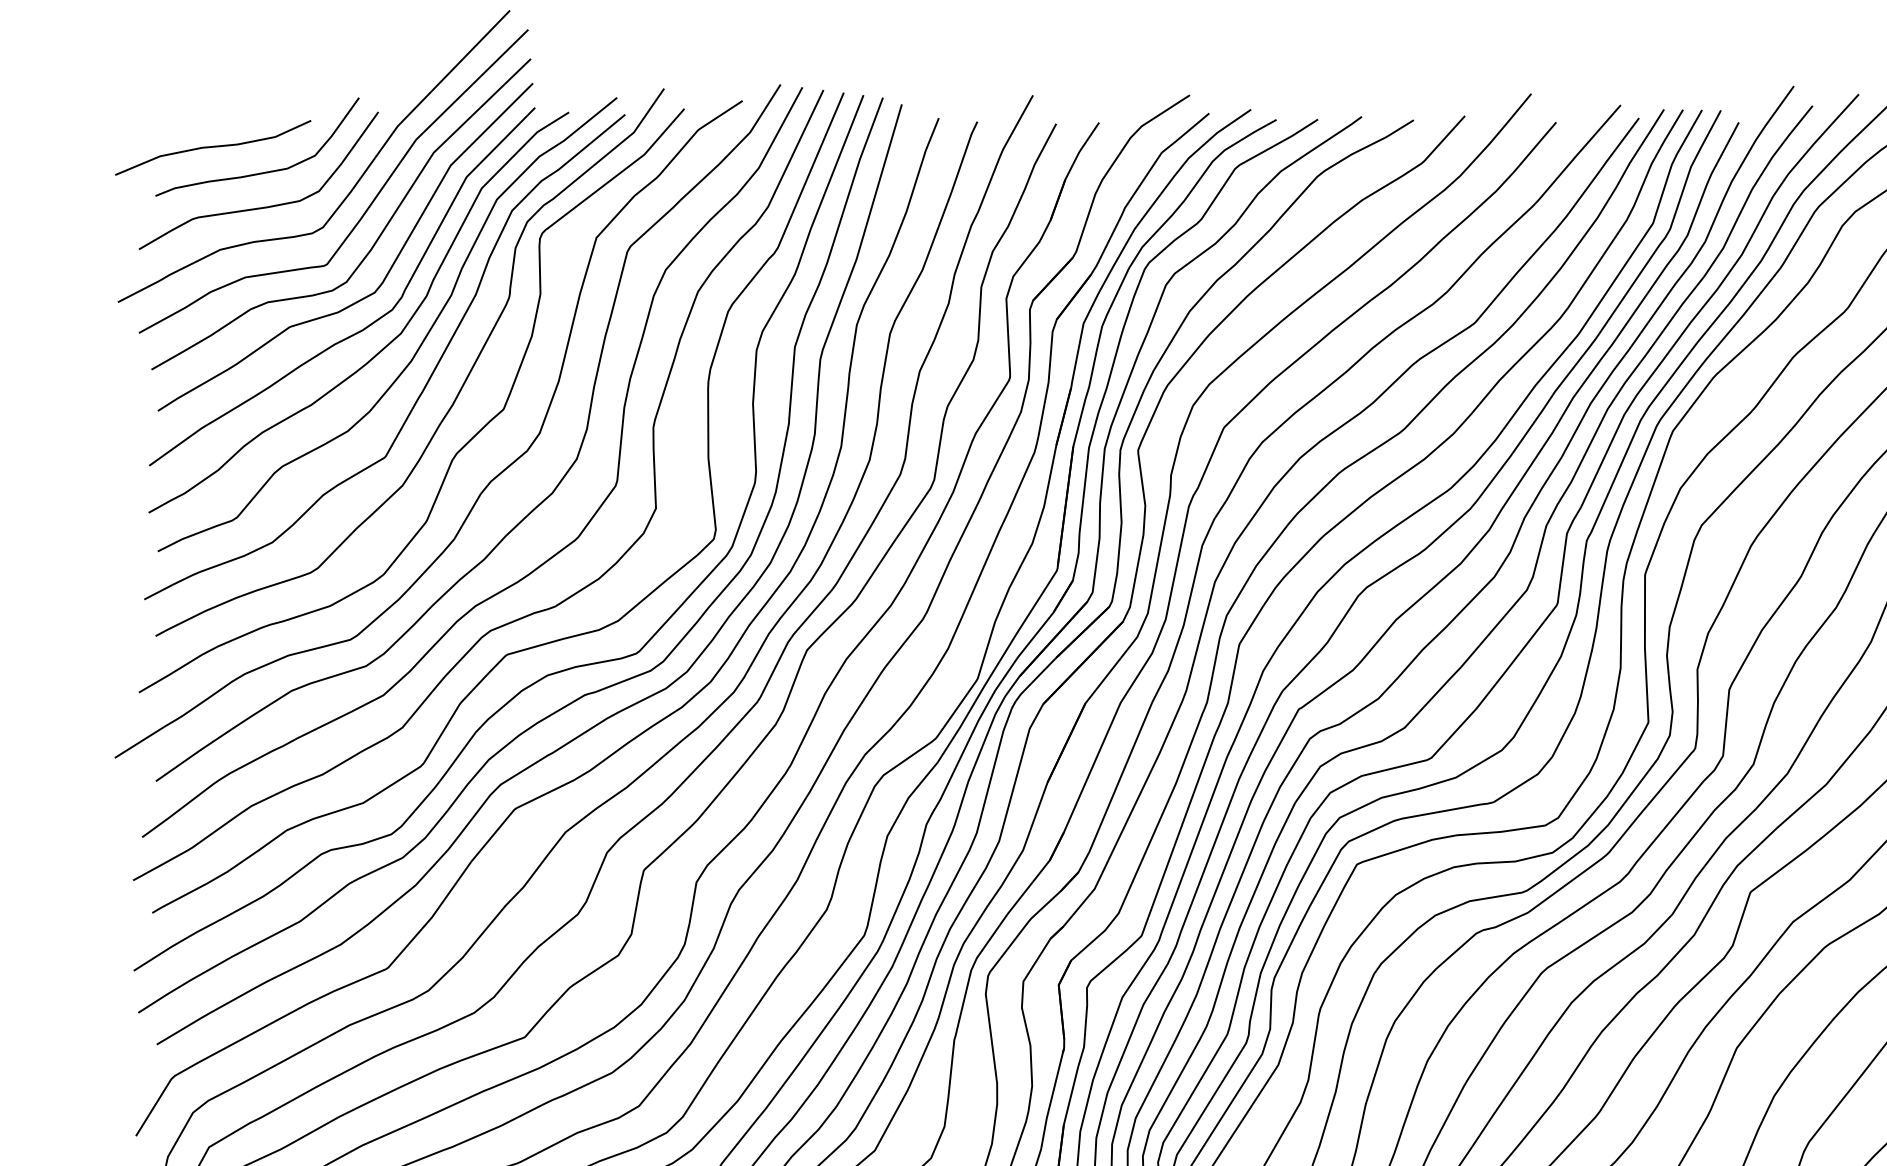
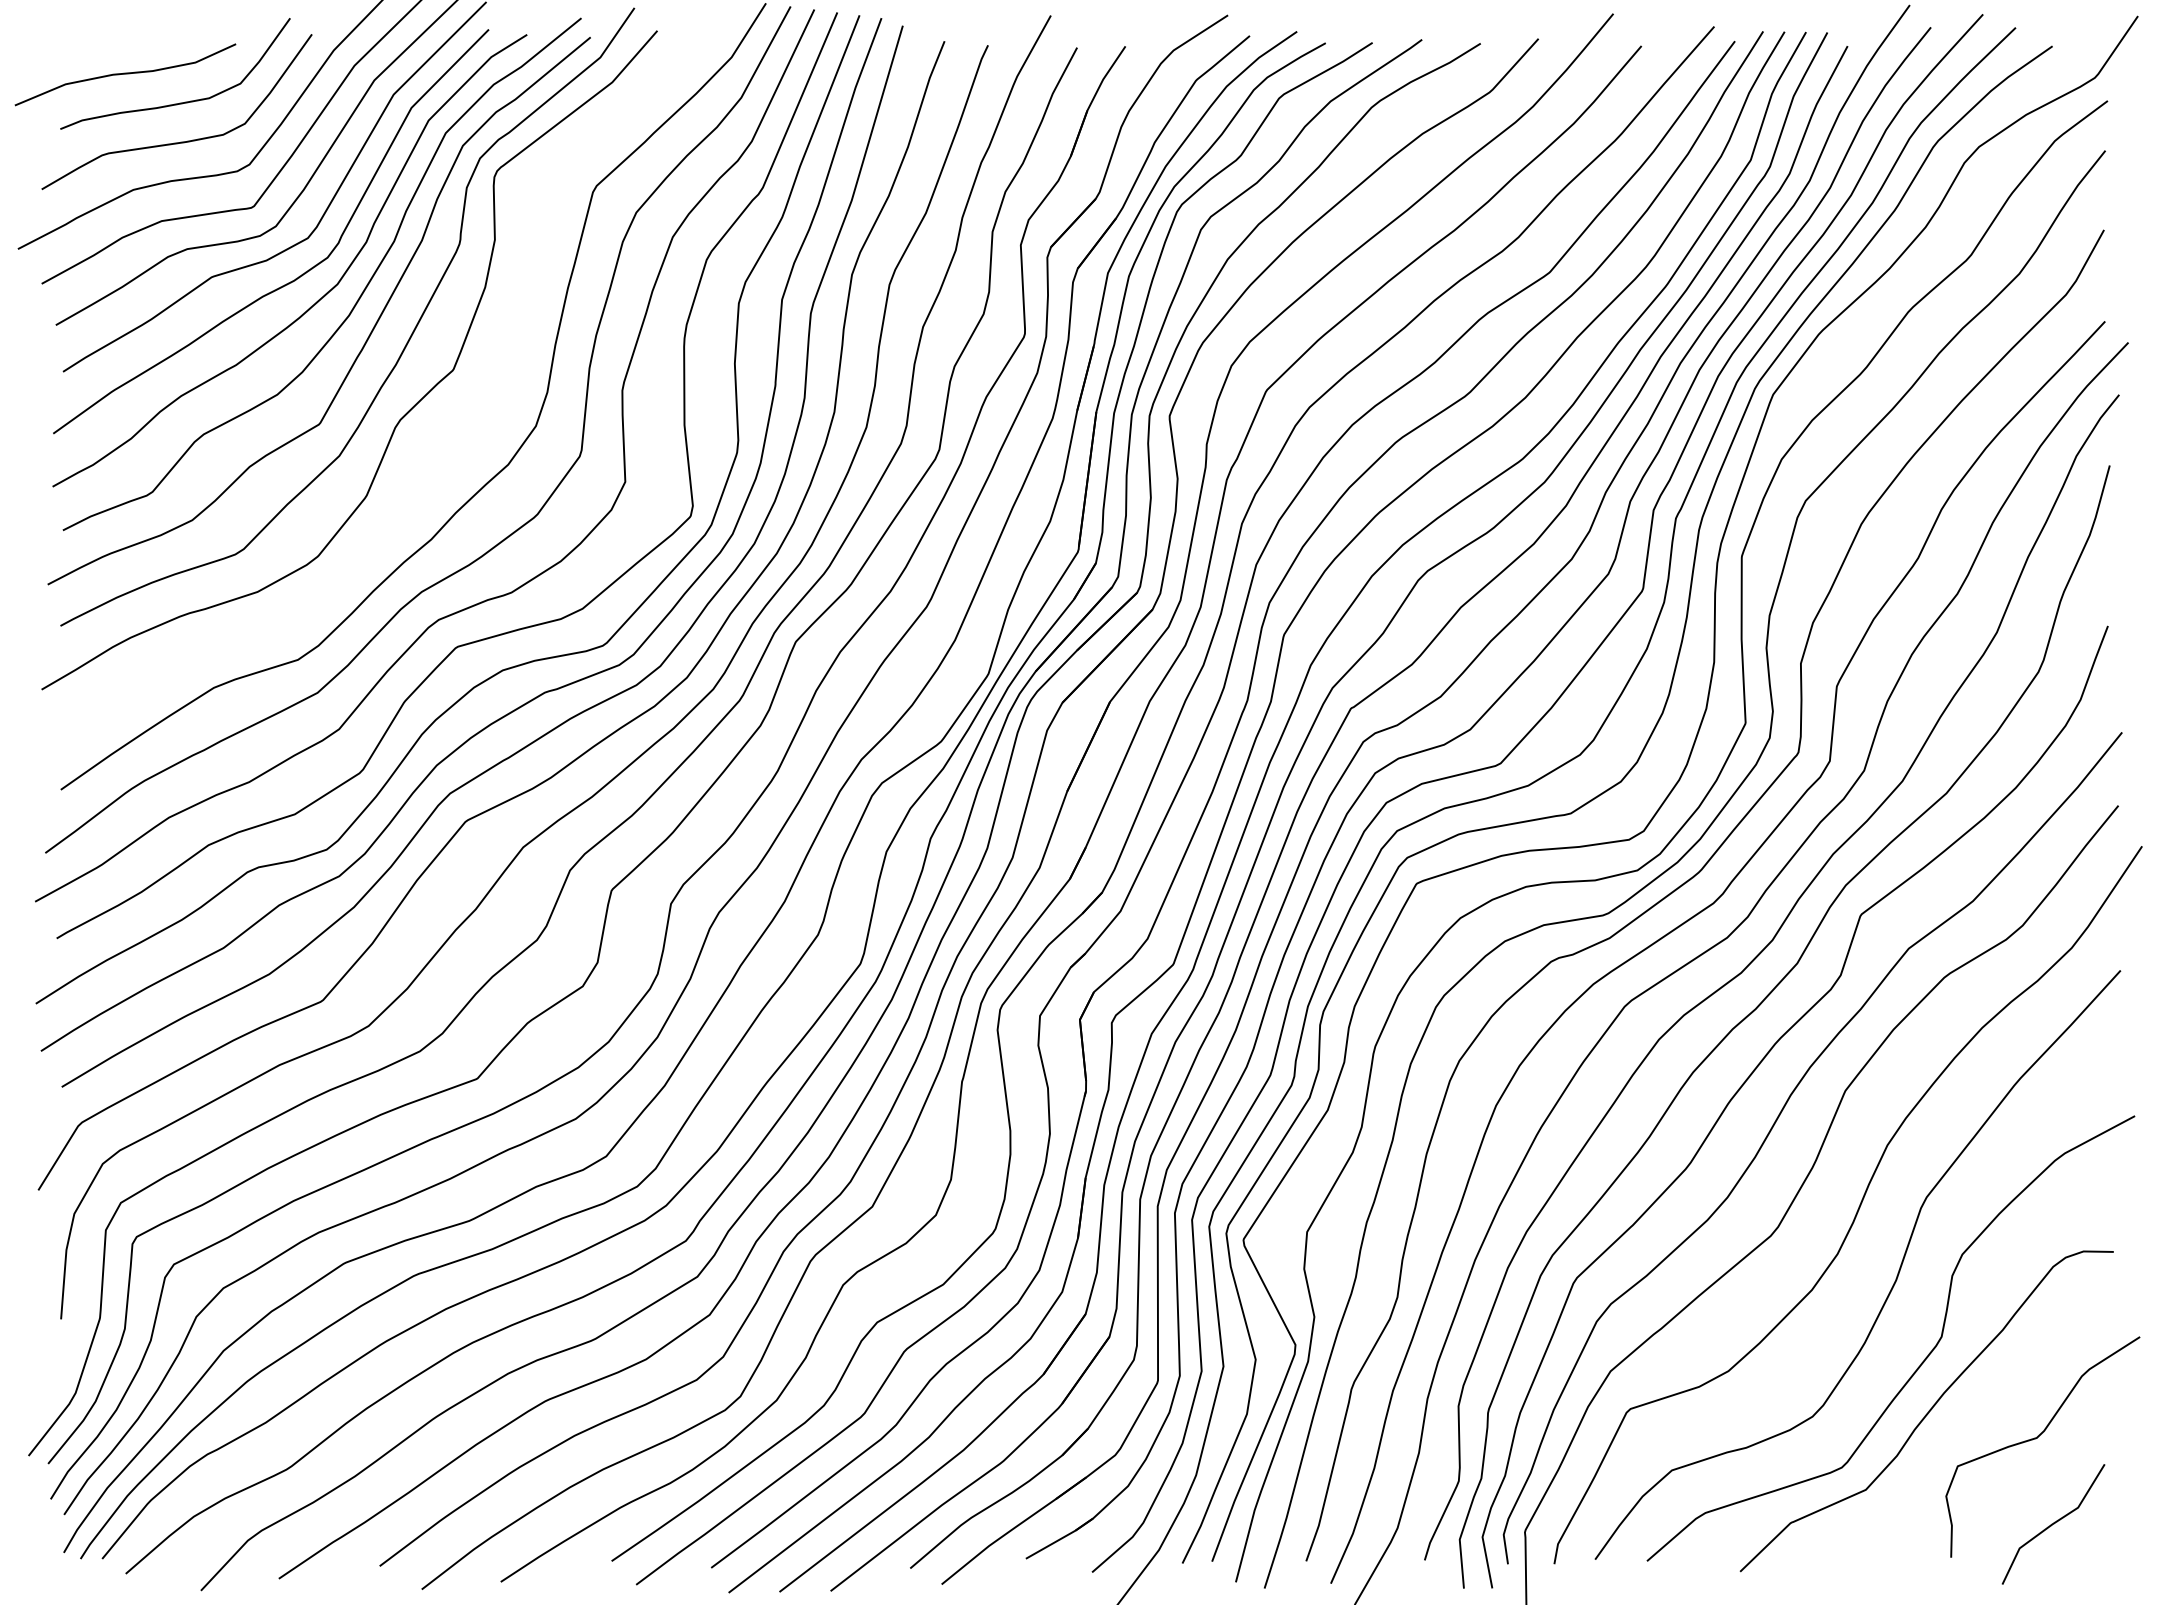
curve: (488, 482) -> (436, 452), removed

